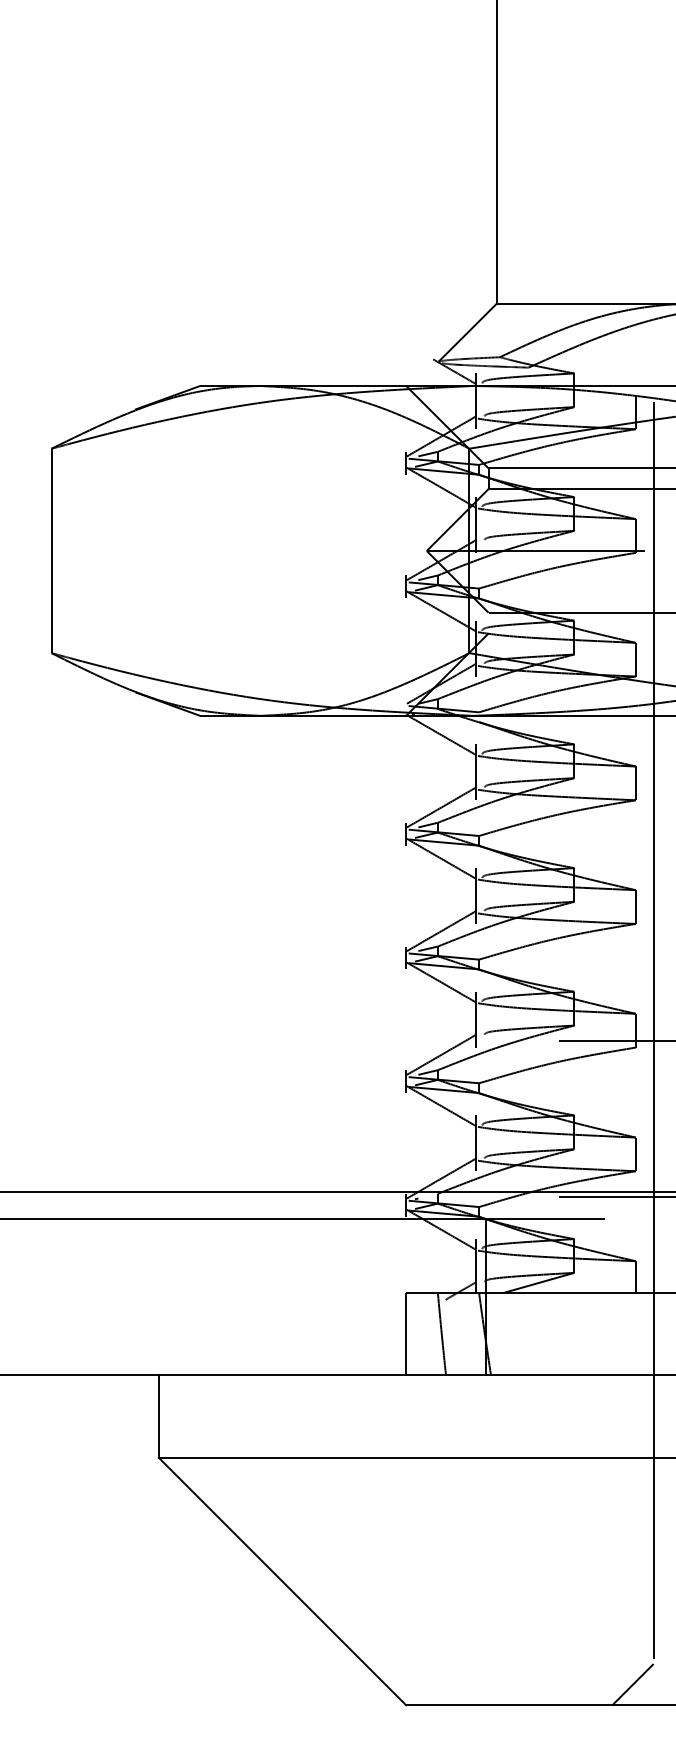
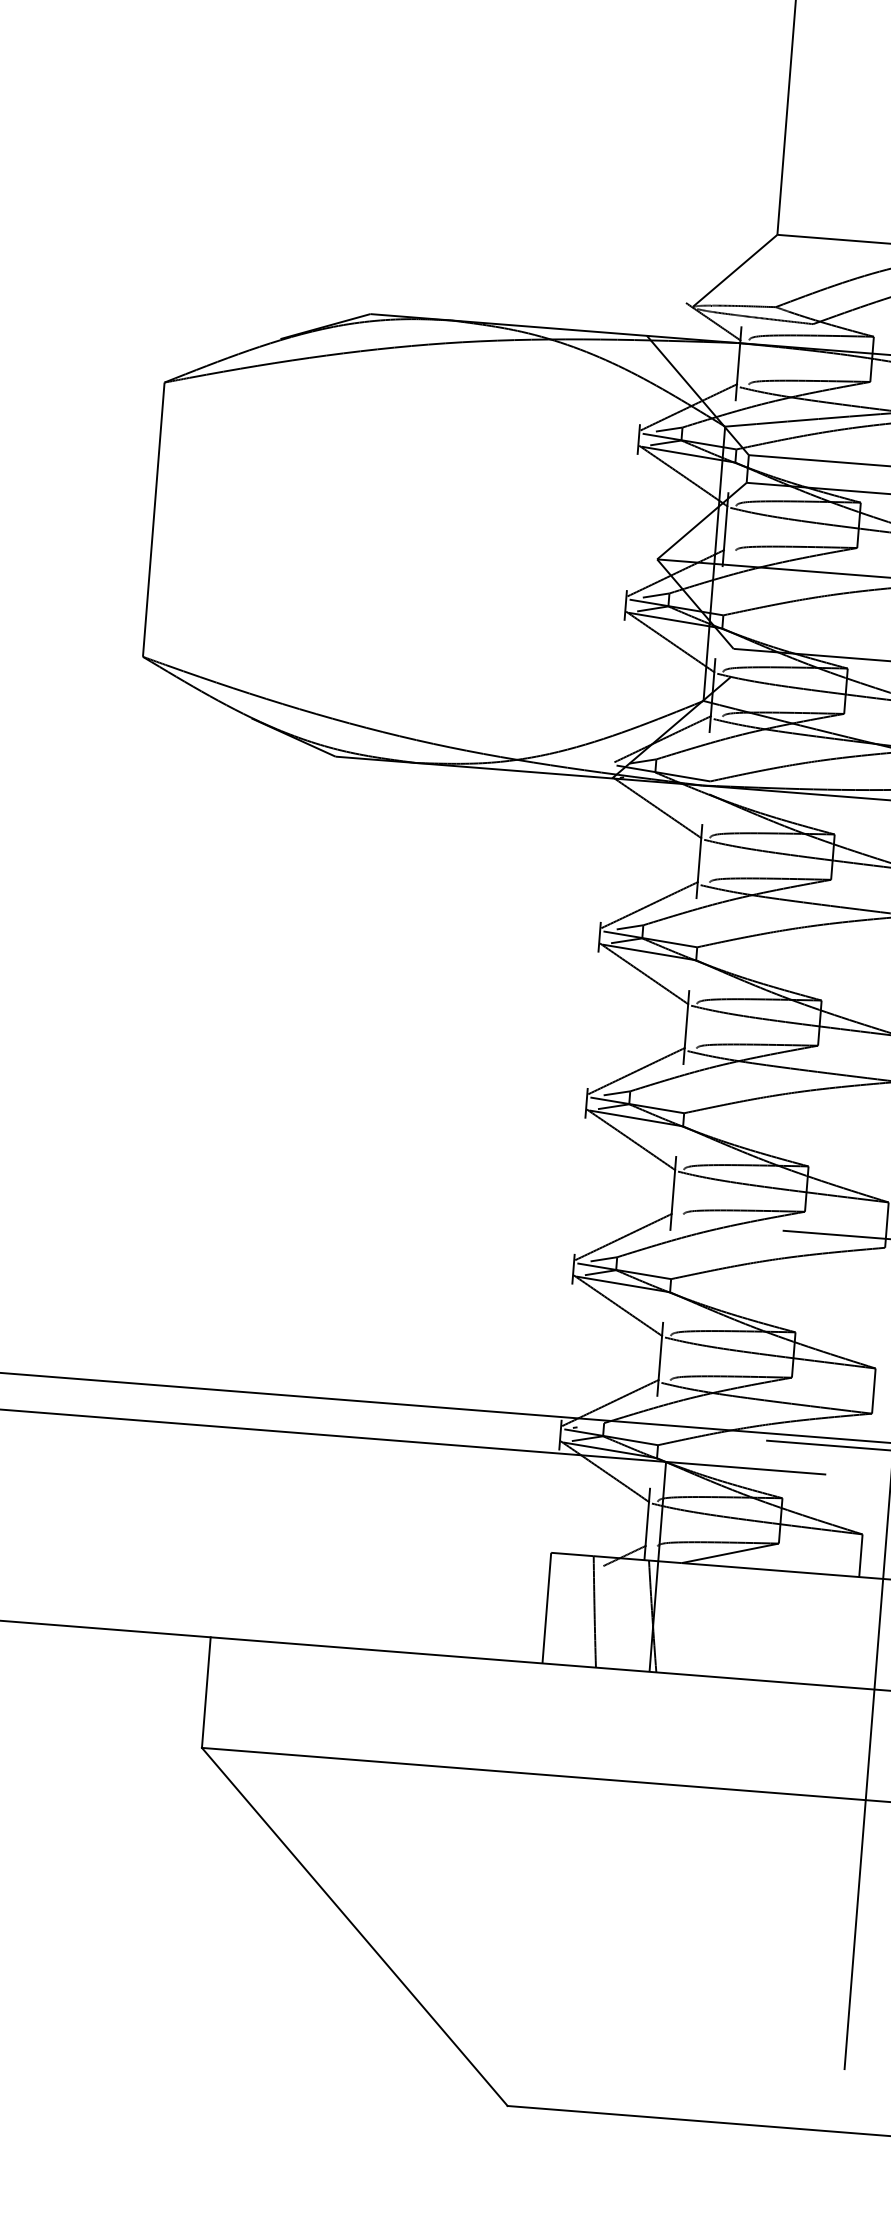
line: (632, 1684) -> (813, 2102), removed

